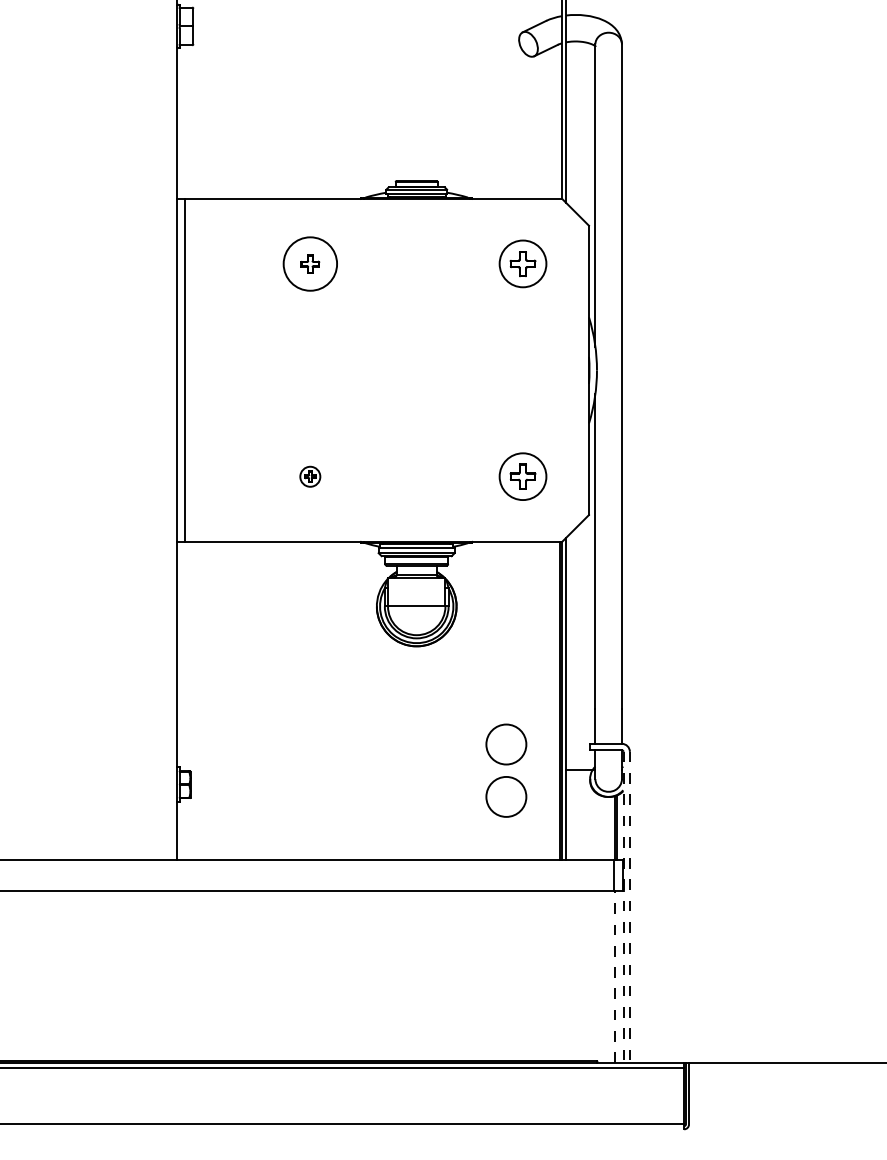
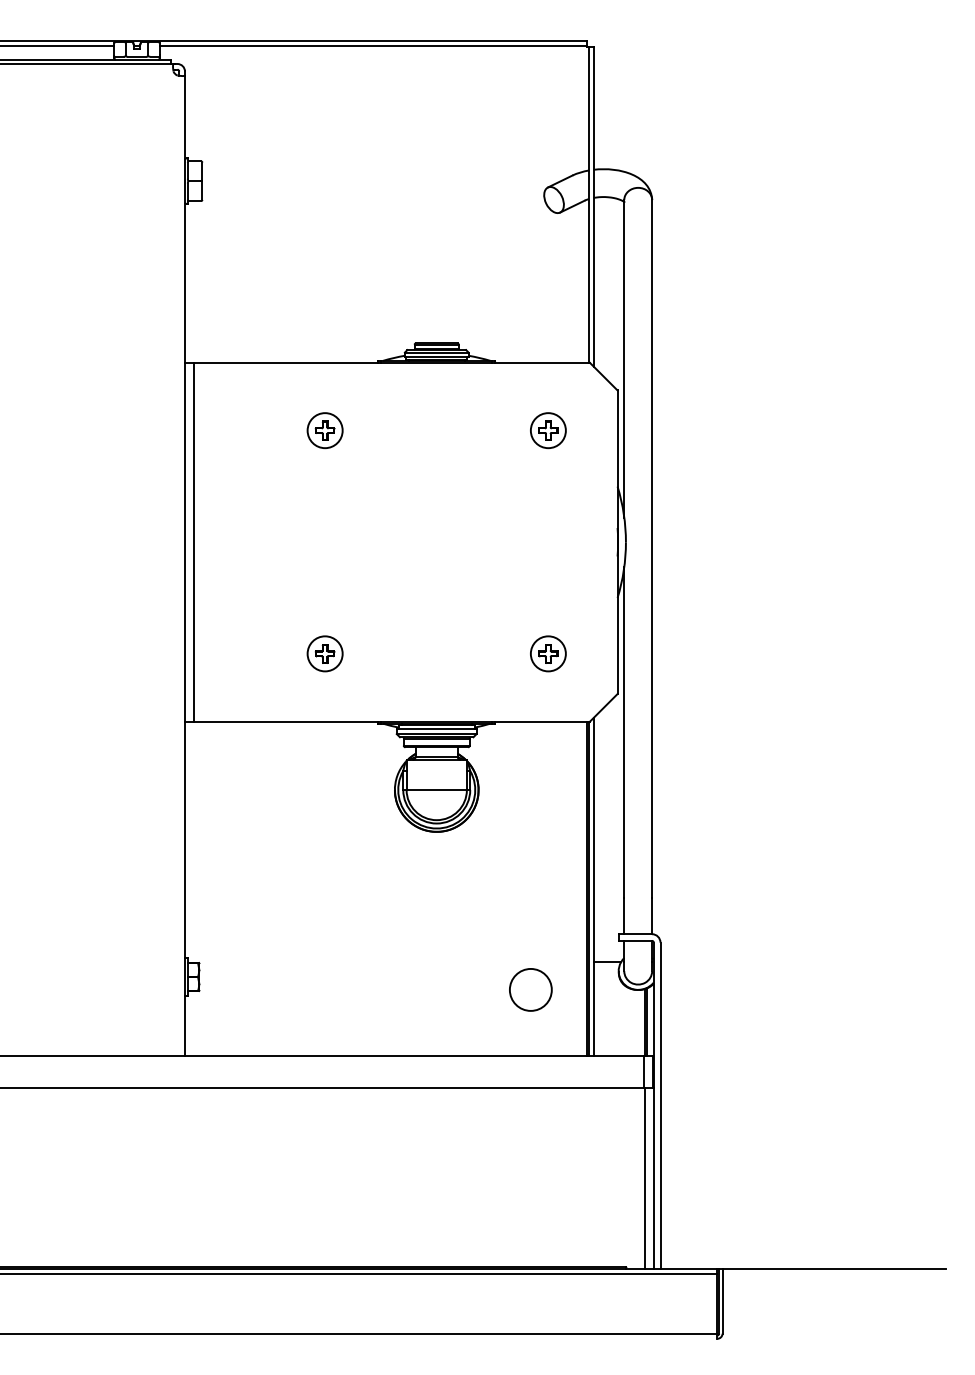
circle: (309, 263) -> (324, 430), size x0.62
part: (523, 263) -> (548, 430), size x0.71
part: (309, 476) -> (324, 653), size x1.67
part: (523, 476) -> (548, 653), size x0.71
circle: (506, 744) -> (530, 934), removed
line: (623, 908) -> (653, 1106), dashed -> solid
line: (629, 908) -> (660, 1106), dashed -> solid
line: (615, 976) -> (645, 1178), dashed -> solid

